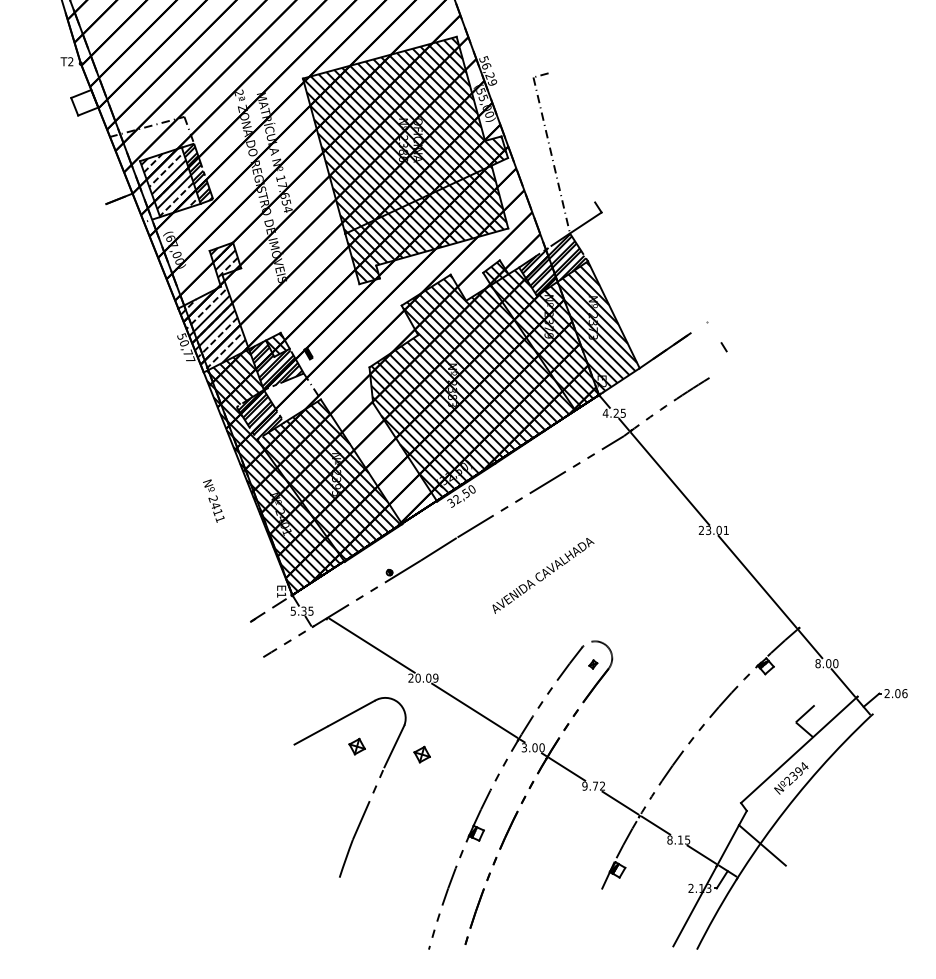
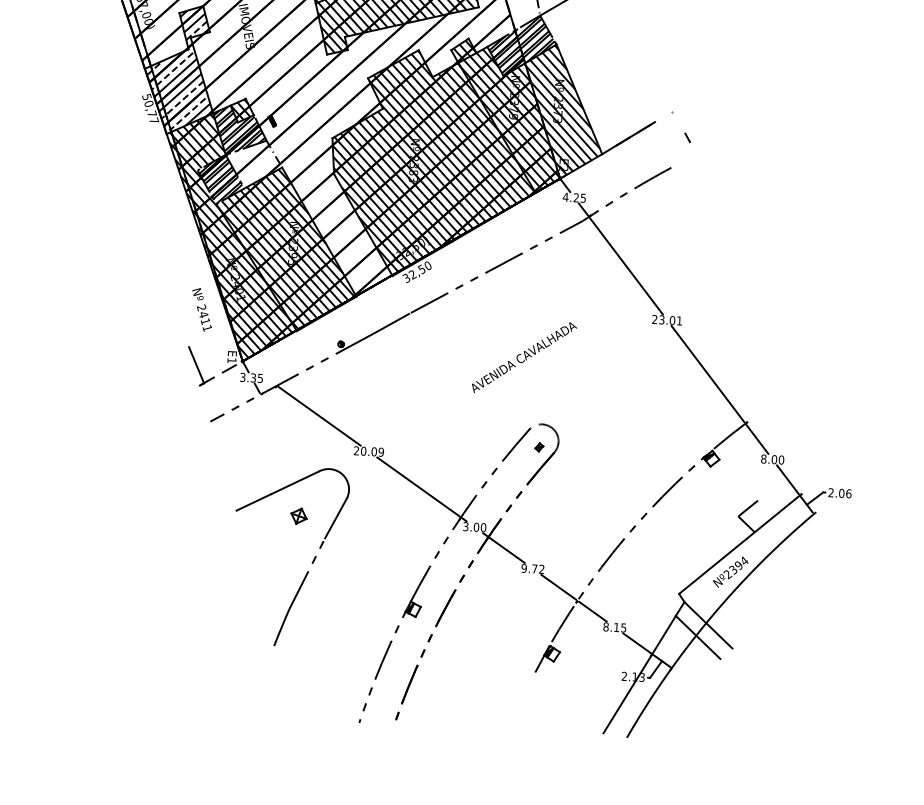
text: (213, 500) -> (201, 309), moved
text: (543, 575) -> (524, 357), moved
line: (246, 601) -> (196, 365), added
text: (293, 610) -> (243, 376), 5.35 -> 3.35
part: (421, 754) -> (362, 527), removed
line: (771, 832) -> (707, 625), added

